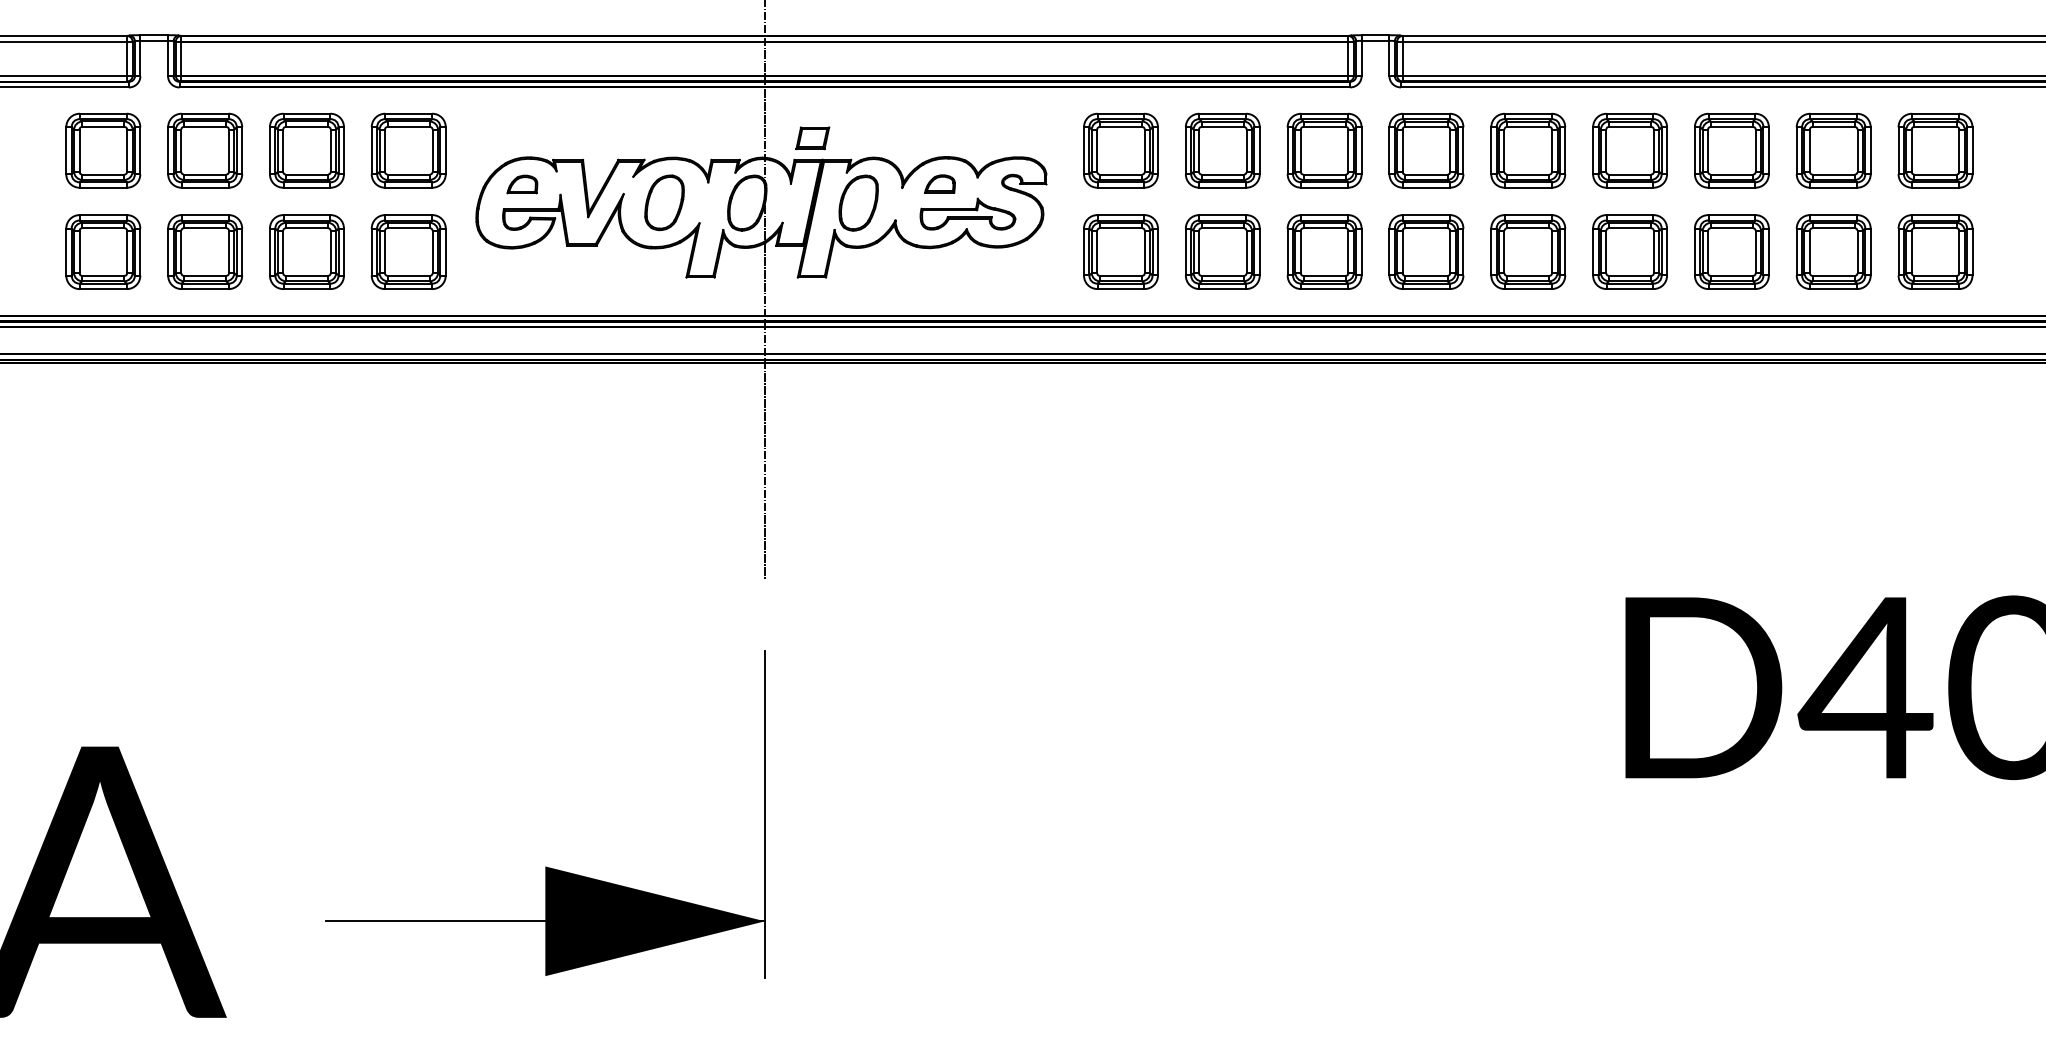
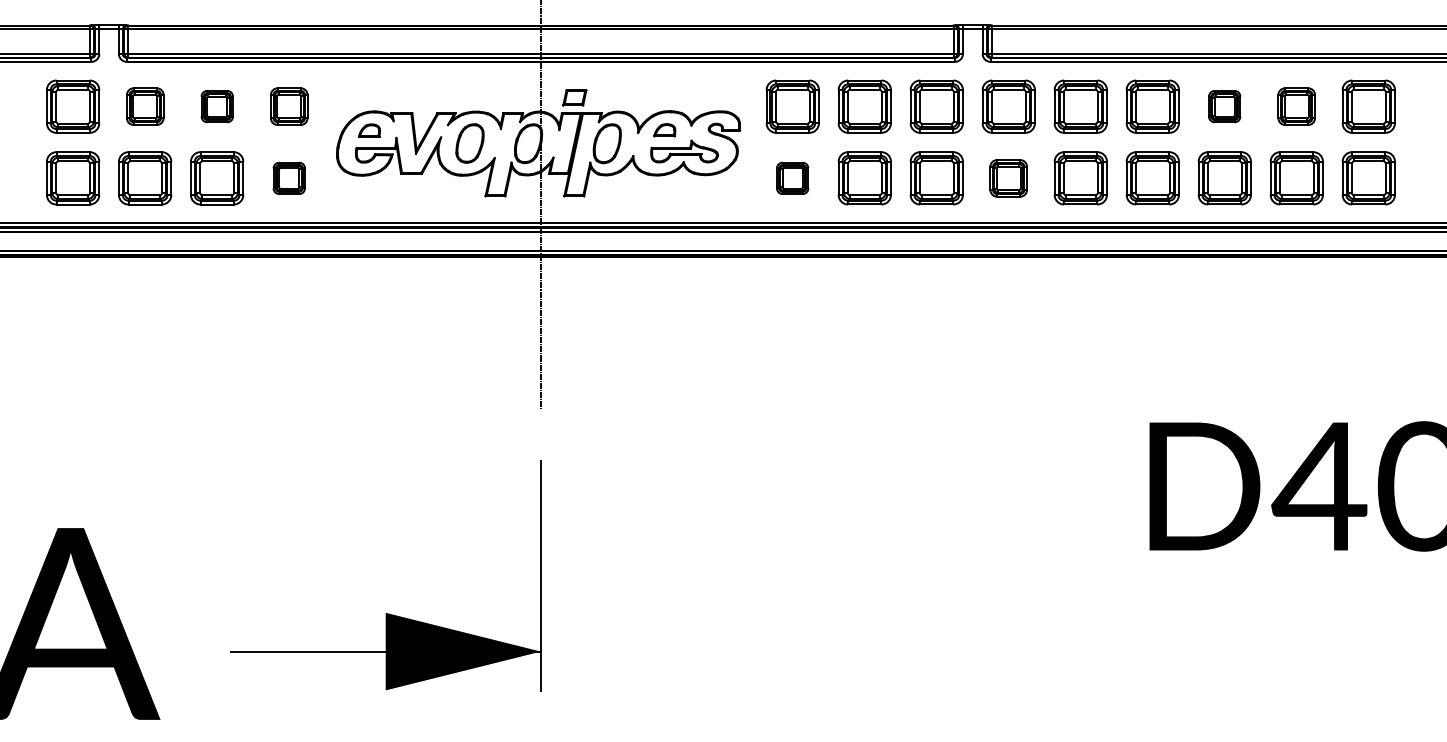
part: (205, 150) -> (145, 106), size x0.7
part: (307, 150) -> (217, 106), size x0.6
part: (409, 150) -> (289, 106), size x0.7
part: (1731, 150) -> (1224, 106), size x0.6
part: (1833, 150) -> (1296, 106), size x0.7
part: (409, 252) -> (289, 178), size x0.6
part: (1120, 252) -> (792, 178), size x0.6
part: (1426, 252) -> (1008, 178), size x0.7

